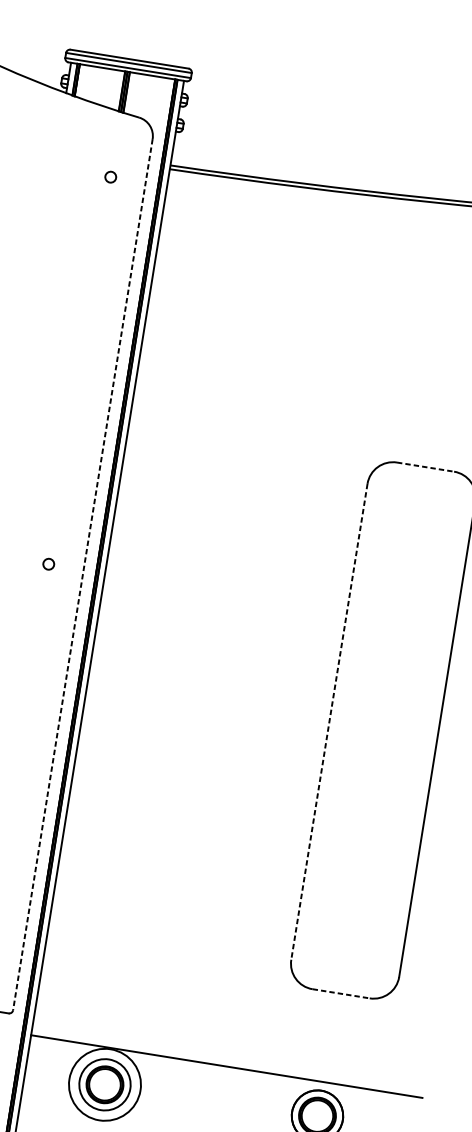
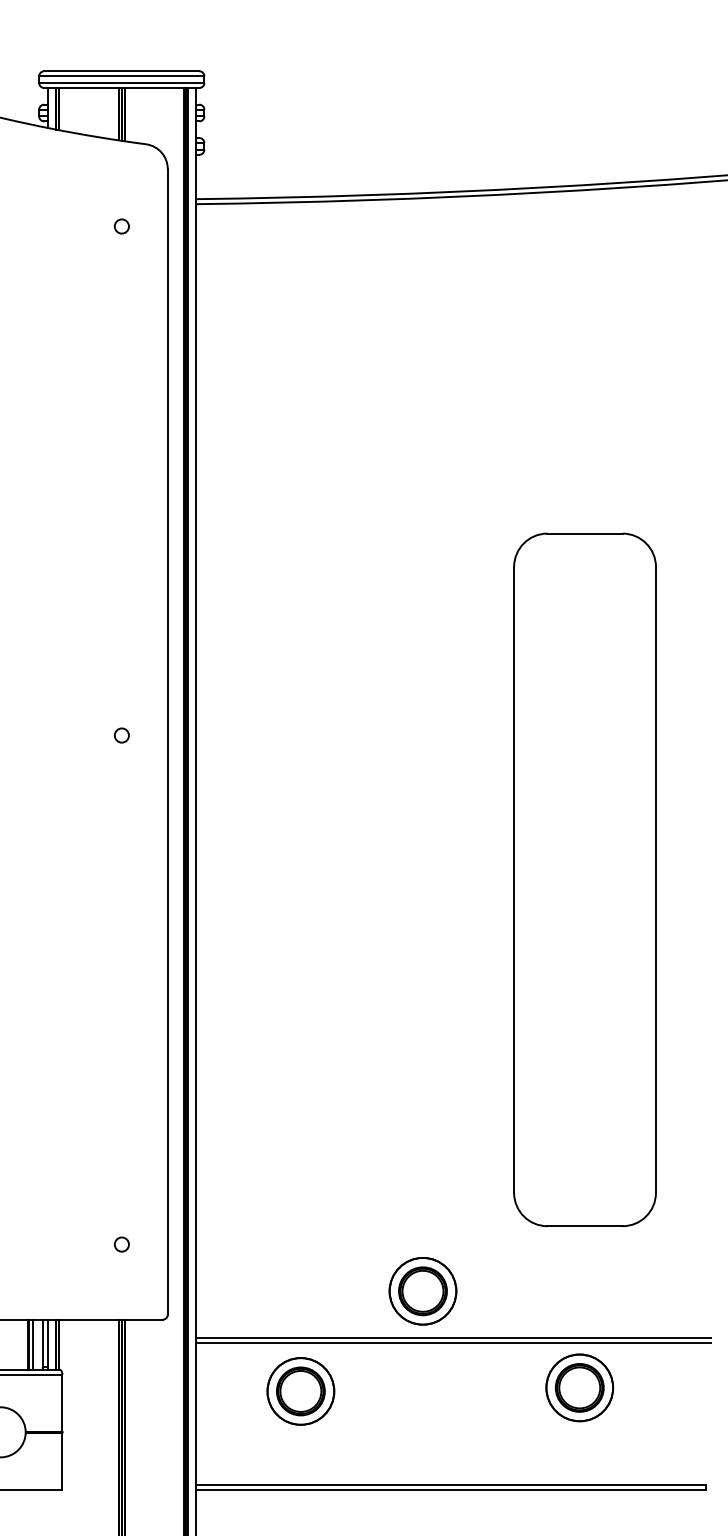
line: (425, 467) -> (585, 533), dashed -> solid
line: (82, 574) -> (167, 741), dashed -> solid
line: (329, 721) -> (514, 879), dashed -> solid
line: (341, 994) -> (585, 1226), dashed -> solid
part: (209, 1023) -> (422, 1291), added
line: (227, 1063) -> (453, 1338), added
circle: (104, 1084) -> (300, 1391), size x0.71

